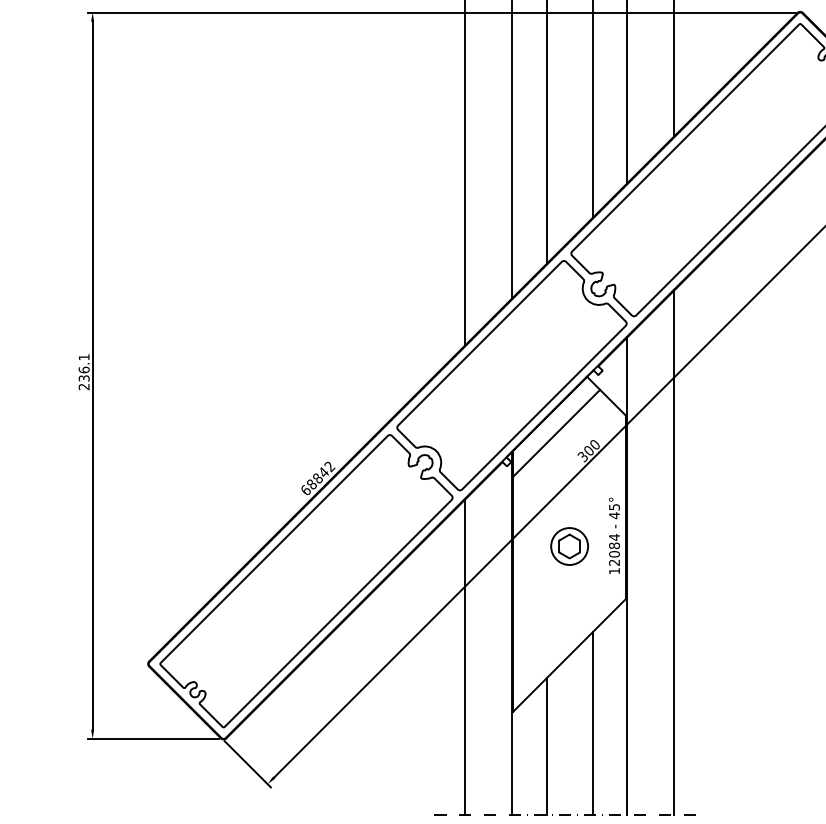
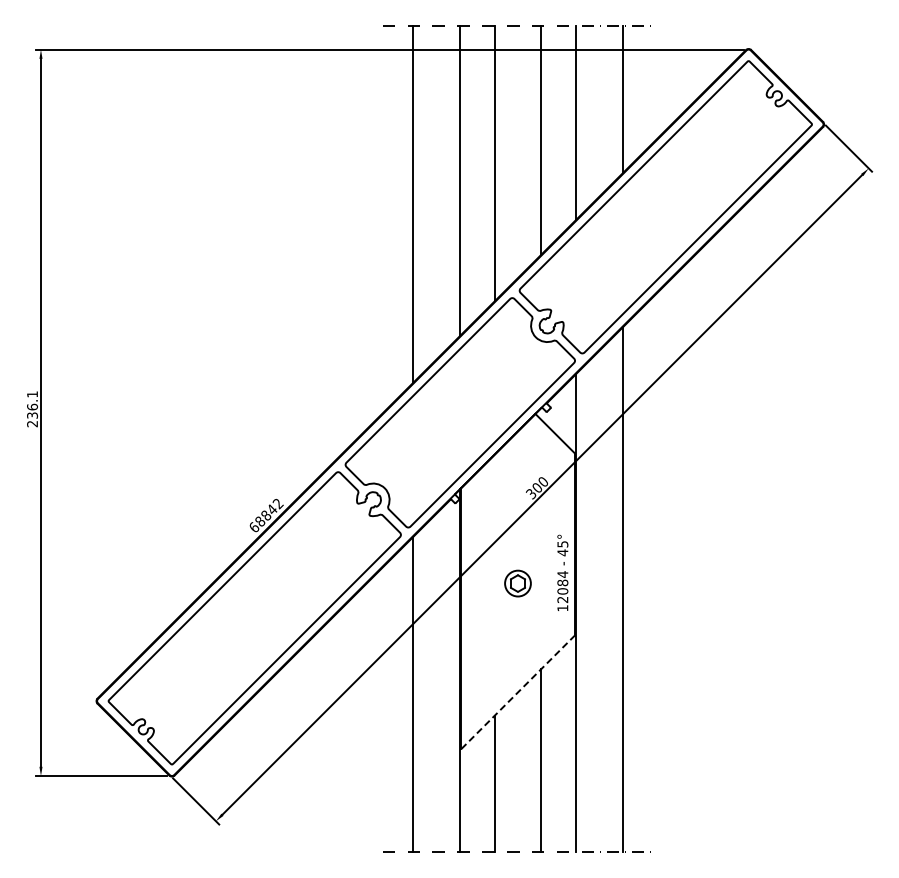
line: (556, 433) -> (504, 470), removed
part: (569, 546) -> (517, 583), size x0.7
line: (570, 655) -> (518, 692), solid -> dashed

